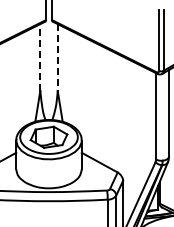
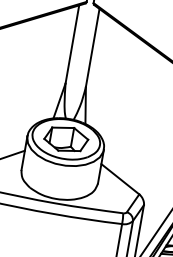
line: (40, 57) -> (72, 44), dashed -> solid
line: (57, 58) -> (92, 49), dashed -> solid

